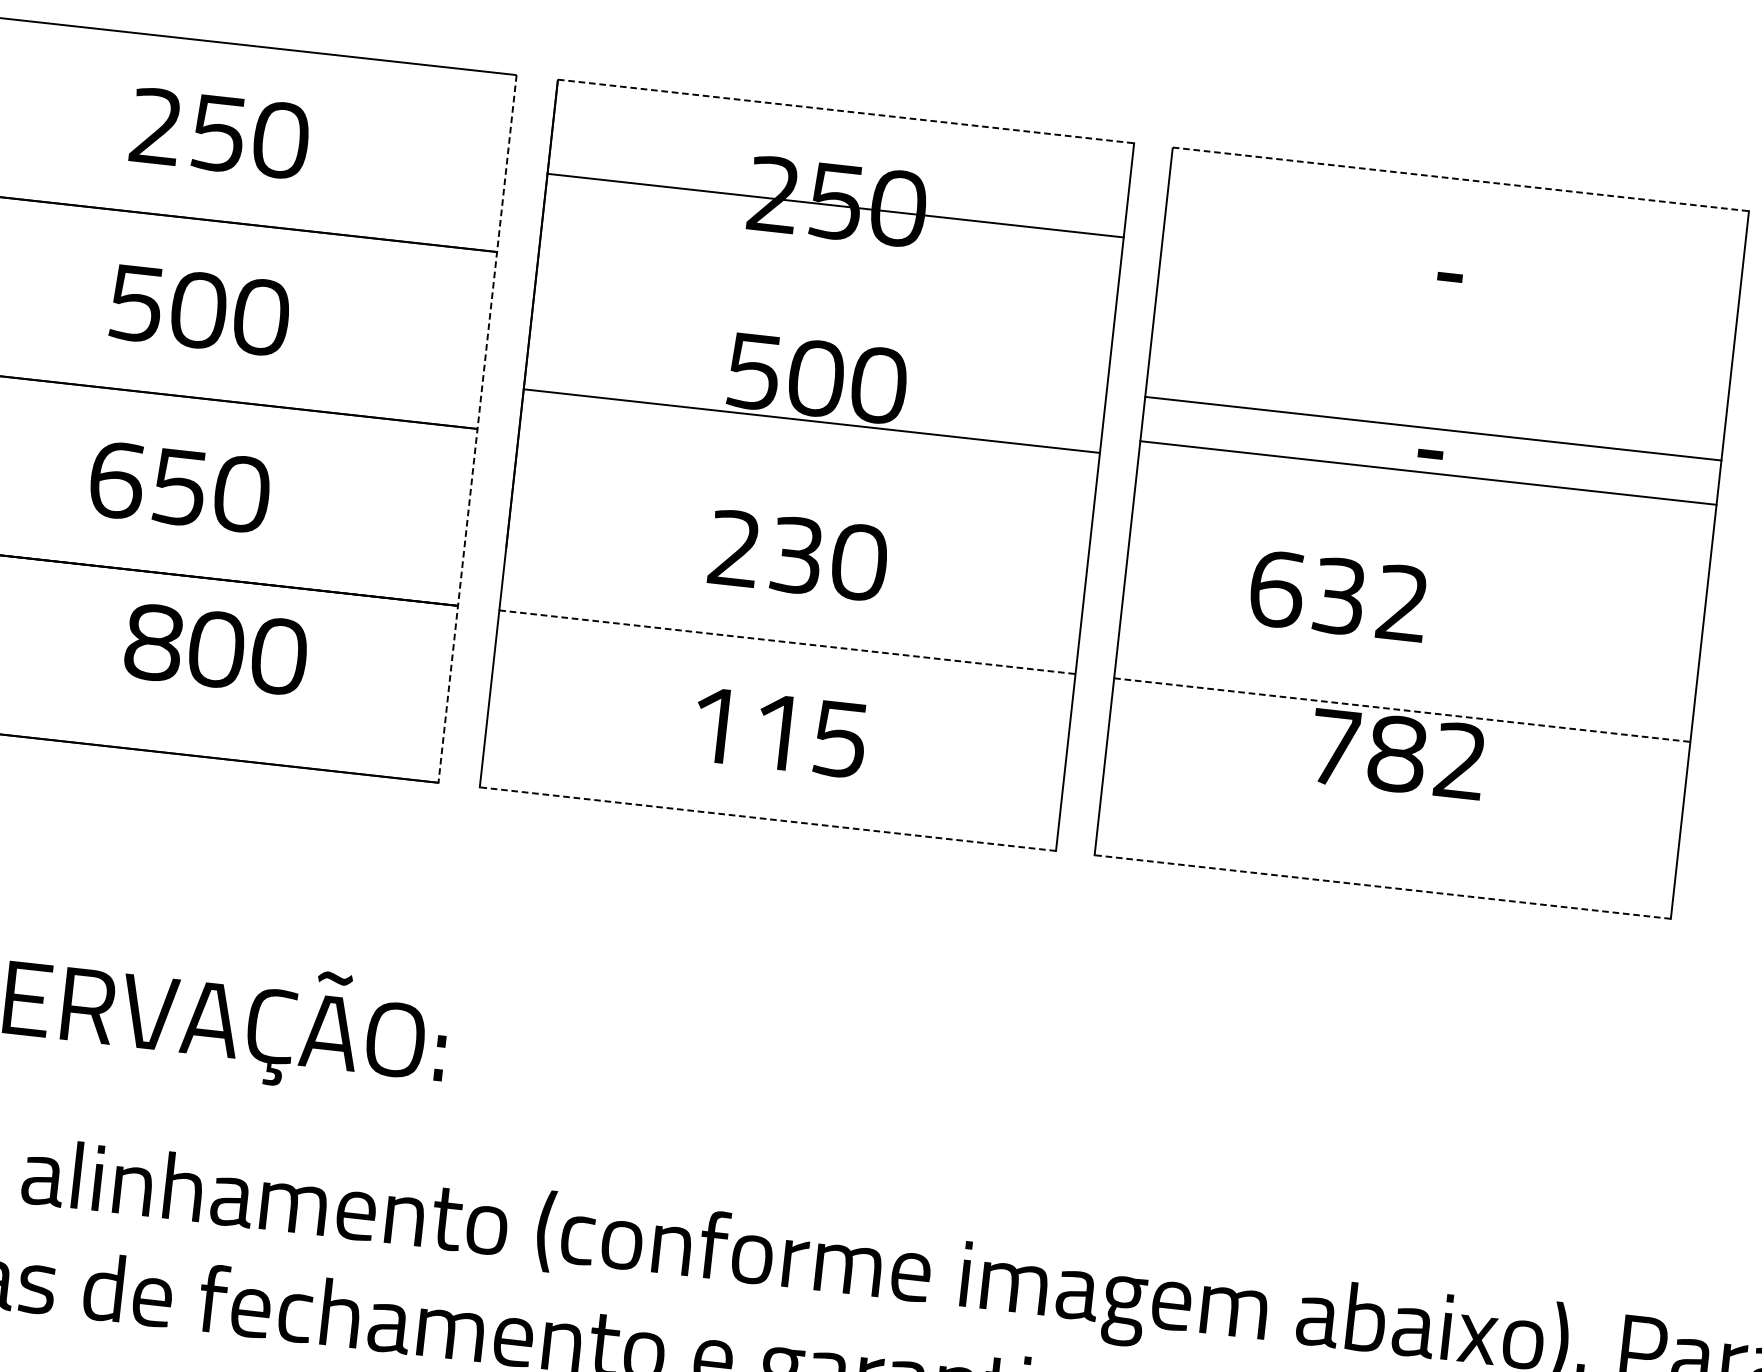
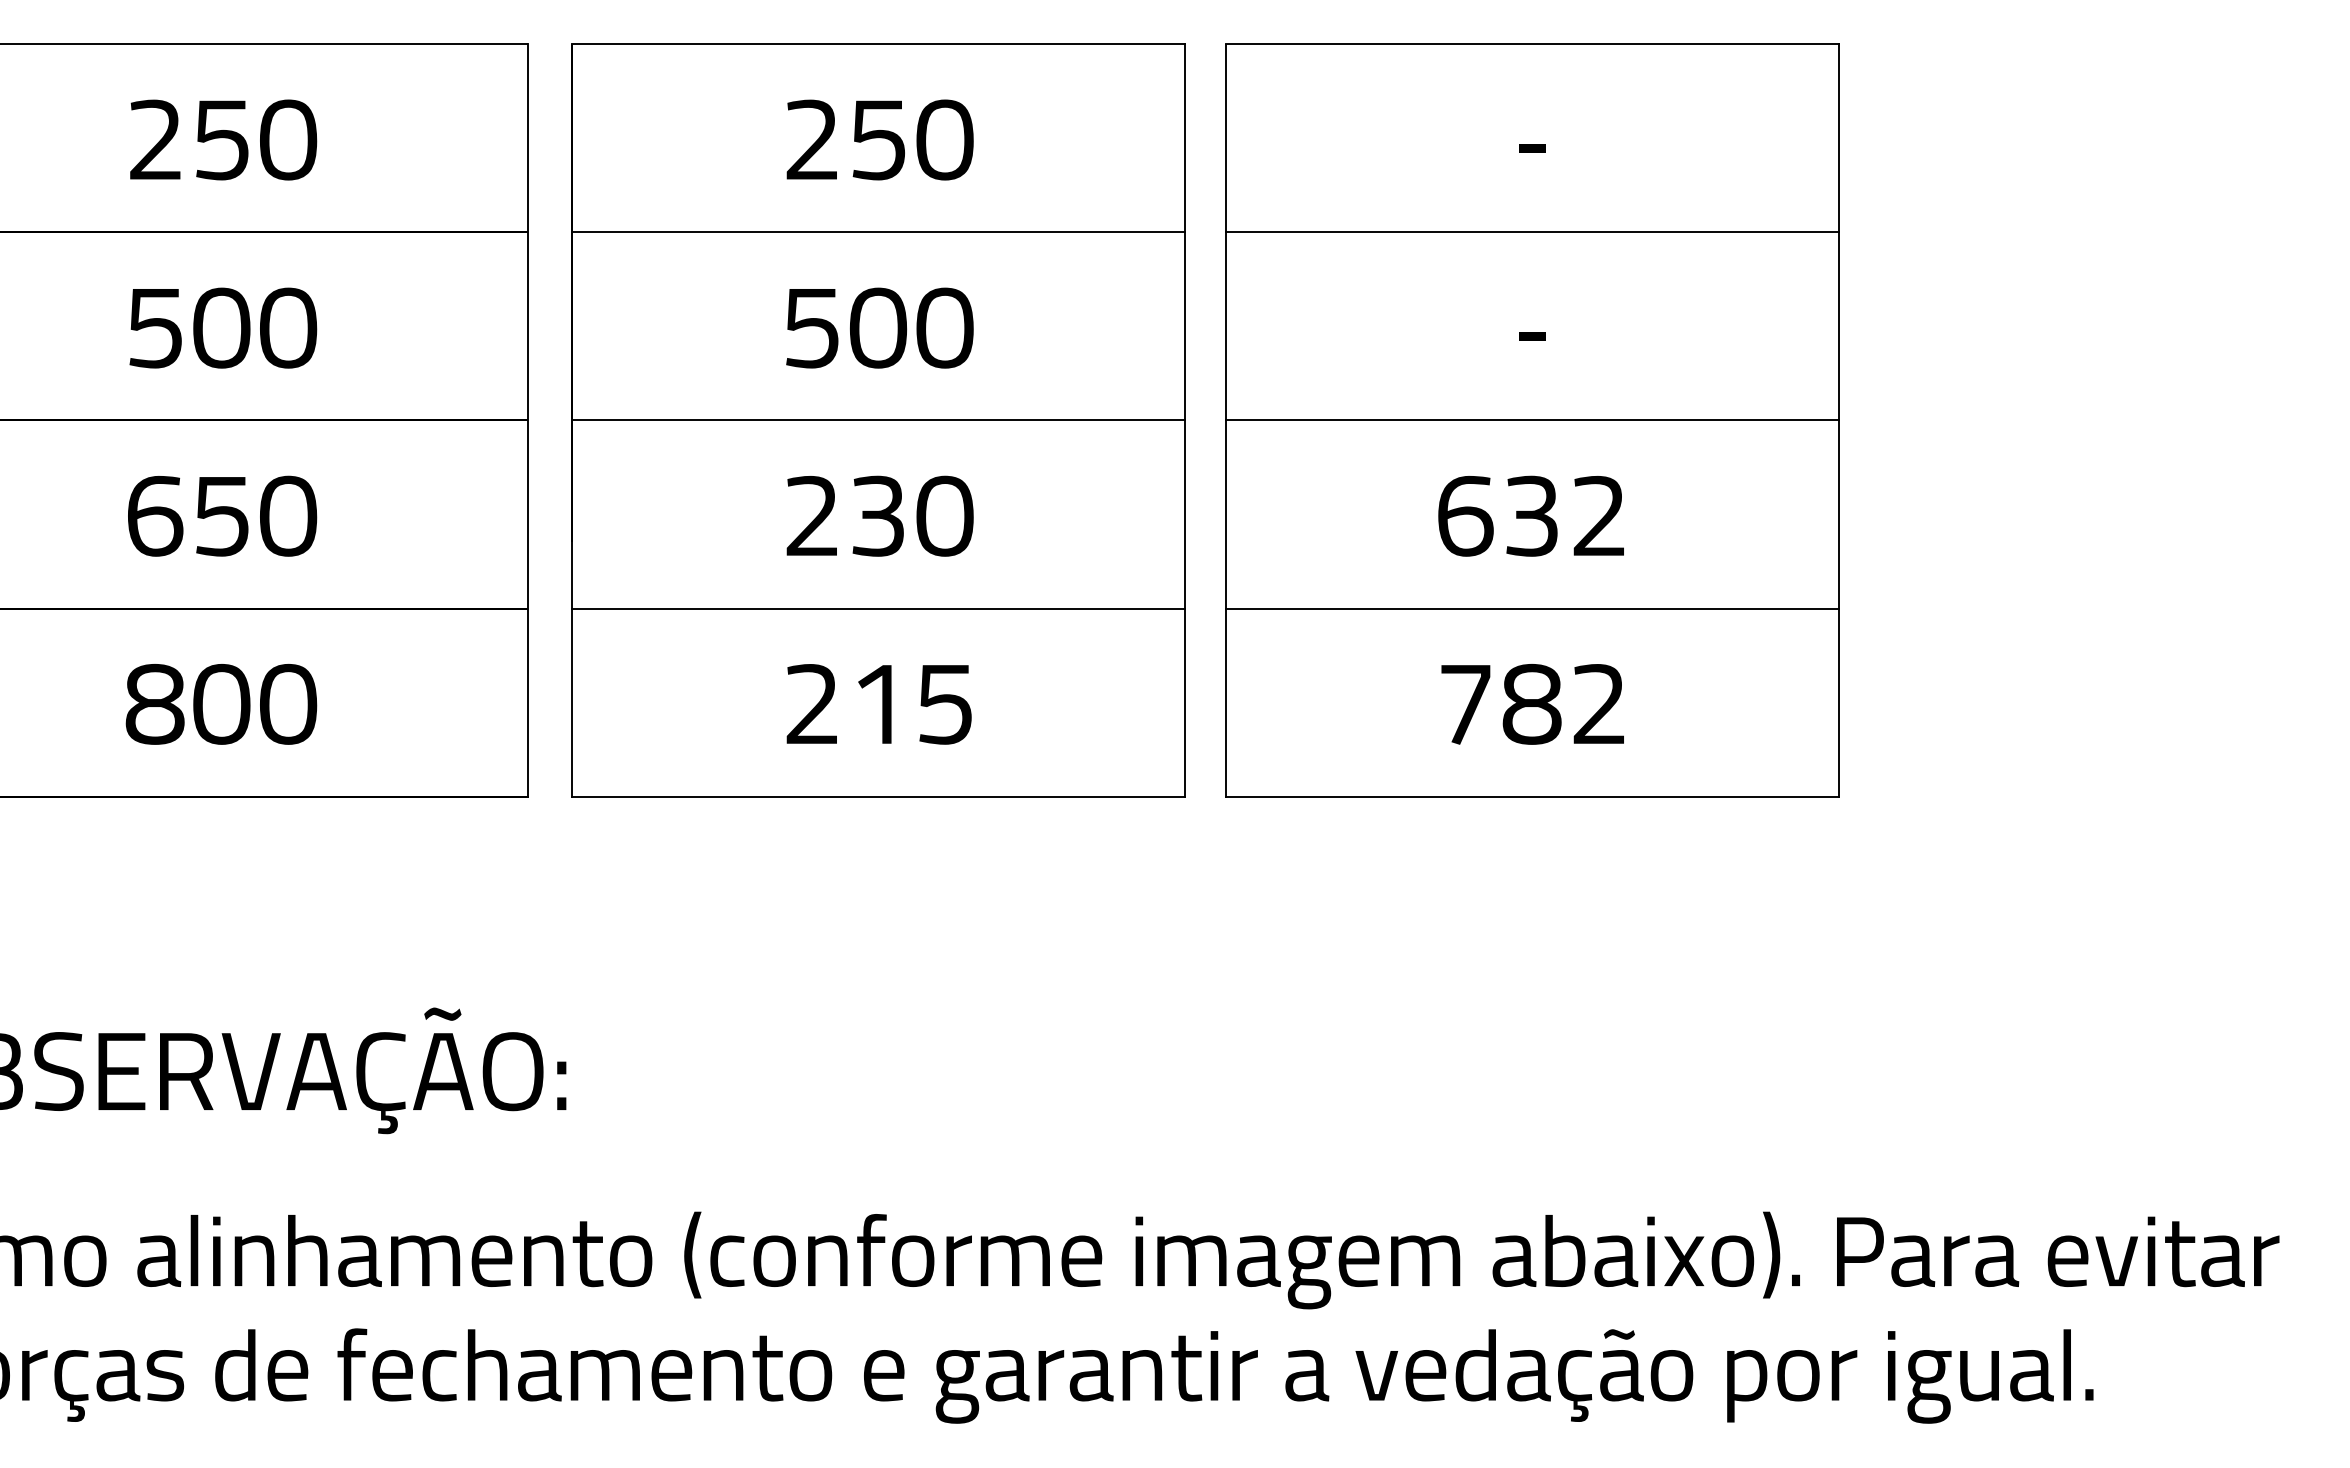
line: (846, 111) -> (879, 44), dashed -> solid
line: (1461, 179) -> (1532, 44), dashed -> solid
line: (835, 205) -> (878, 232), moved
line: (811, 421) -> (878, 420), moved
line: (1432, 428) -> (1531, 232), moved
line: (477, 429) -> (528, 420), dashed -> solid
line: (1427, 473) -> (1531, 420), moved
text: (1338, 595) -> (1530, 515), moved
line: (788, 642) -> (879, 608), dashed -> solid
text: (216, 649) -> (221, 704), moved
line: (1402, 710) -> (1532, 608), dashed -> solid
text: (714, 724) -> (811, 703), \c5921112;115 -> \c5921112;215
text: (1397, 754) -> (1532, 704), moved
line: (767, 819) -> (878, 796), dashed -> solid
line: (1382, 886) -> (1531, 796), dashed -> solid

